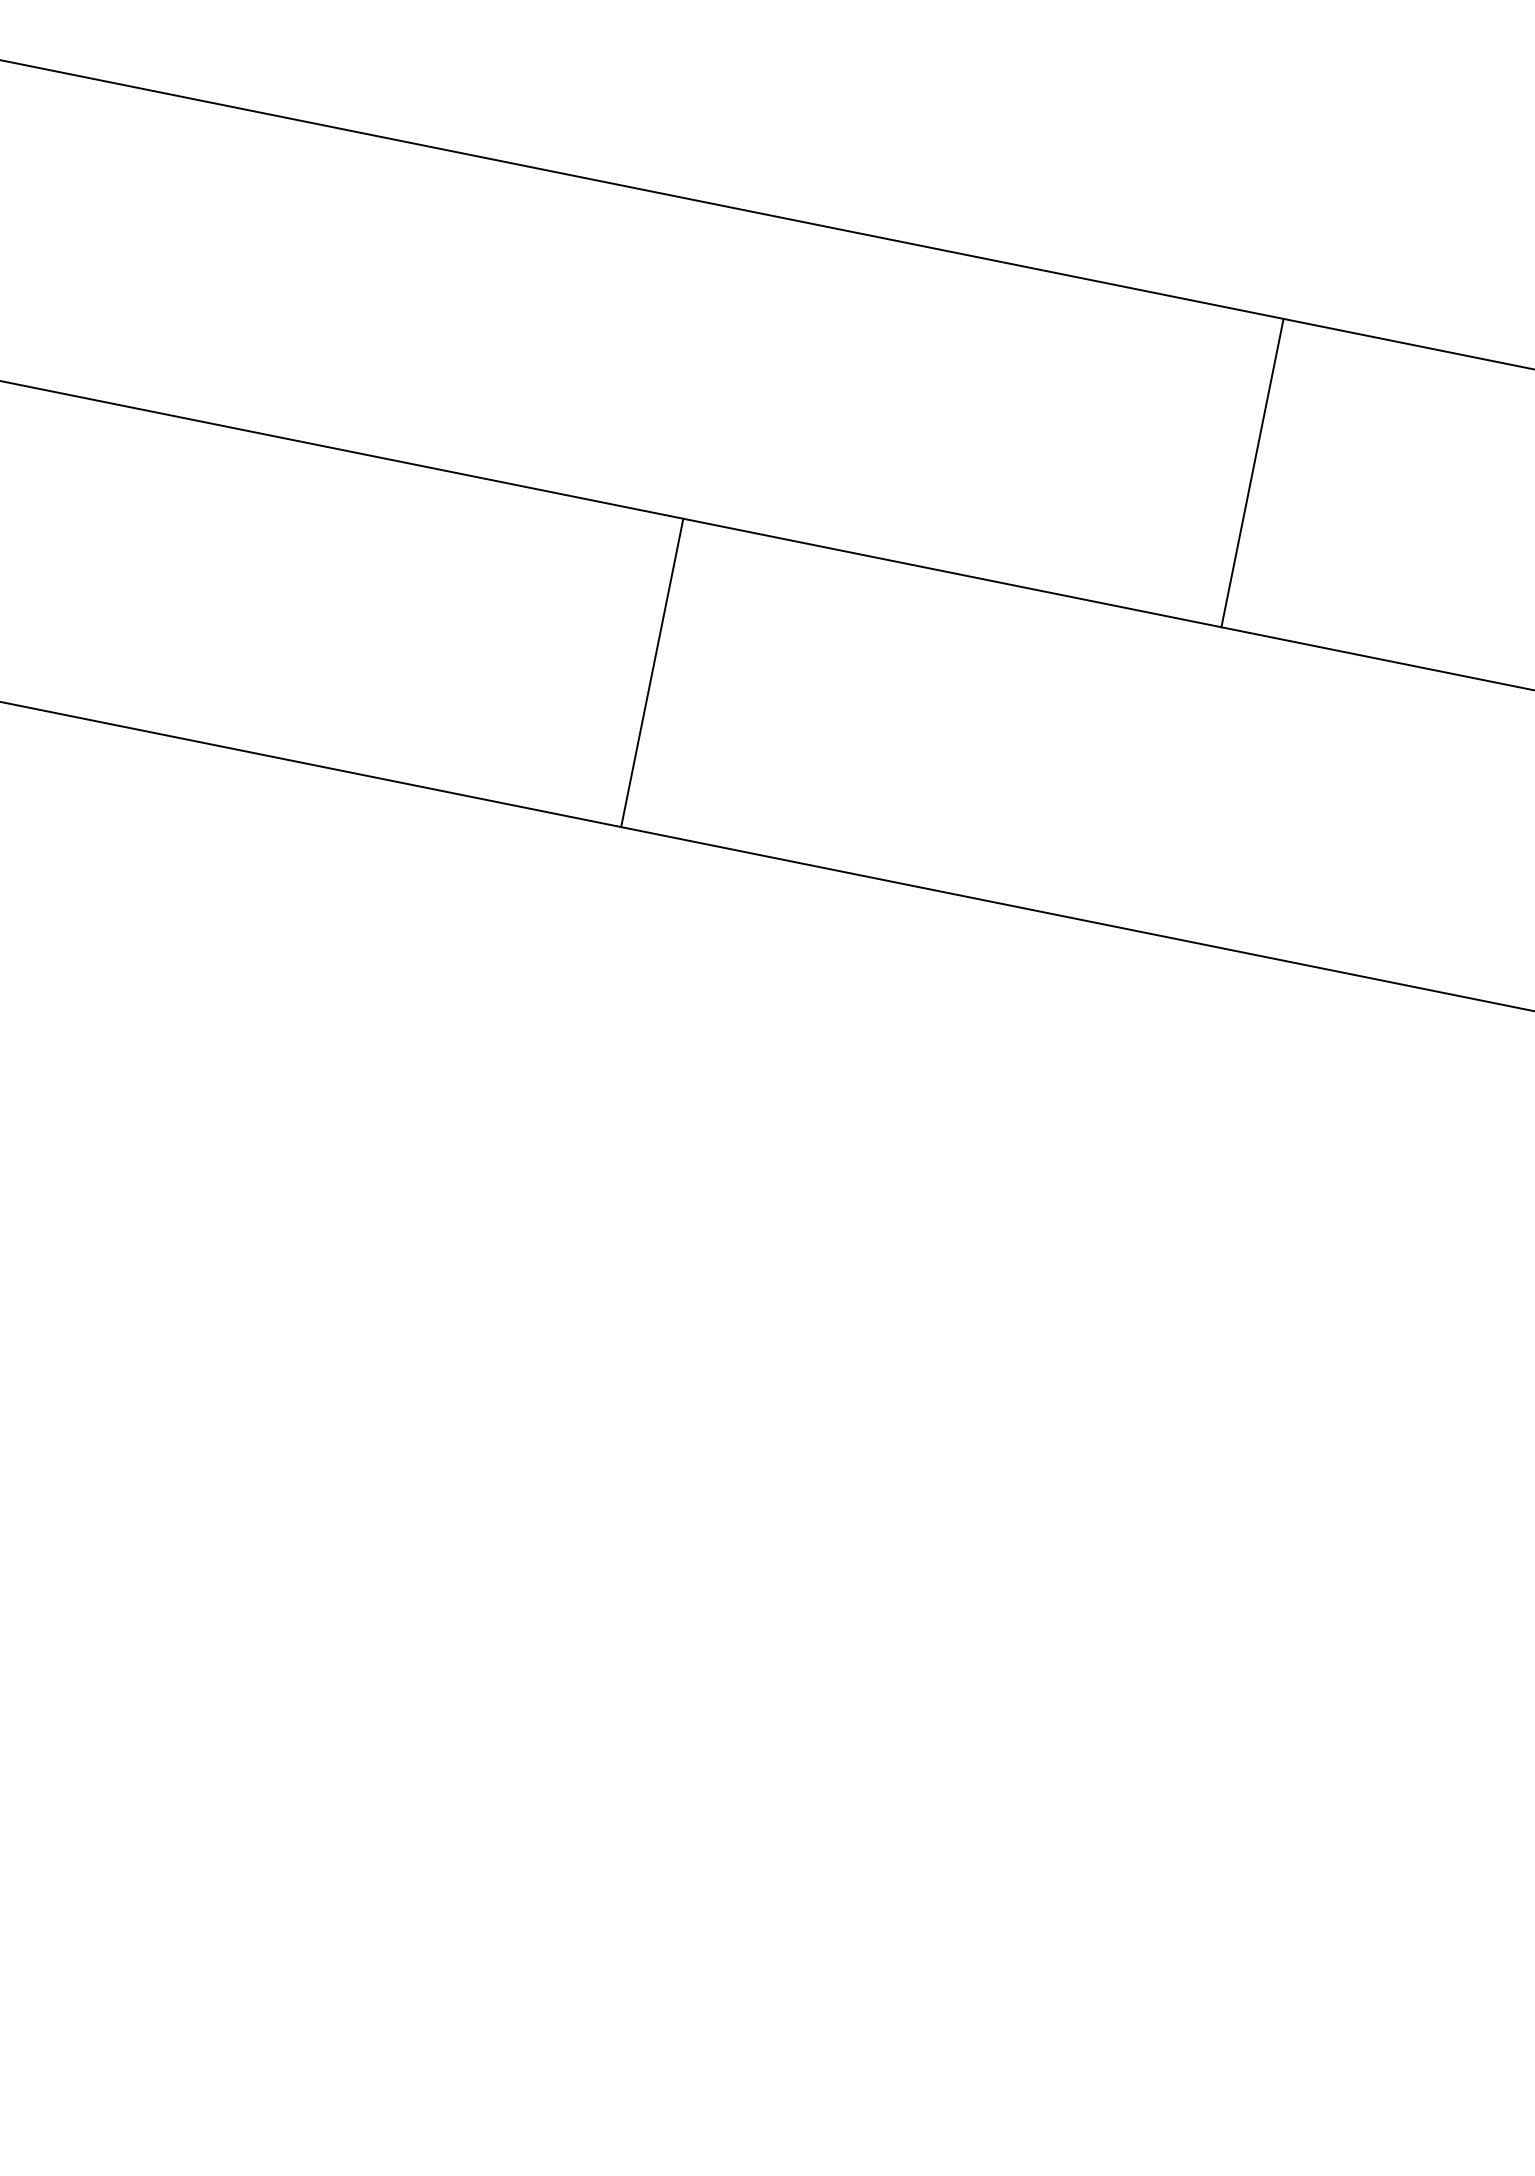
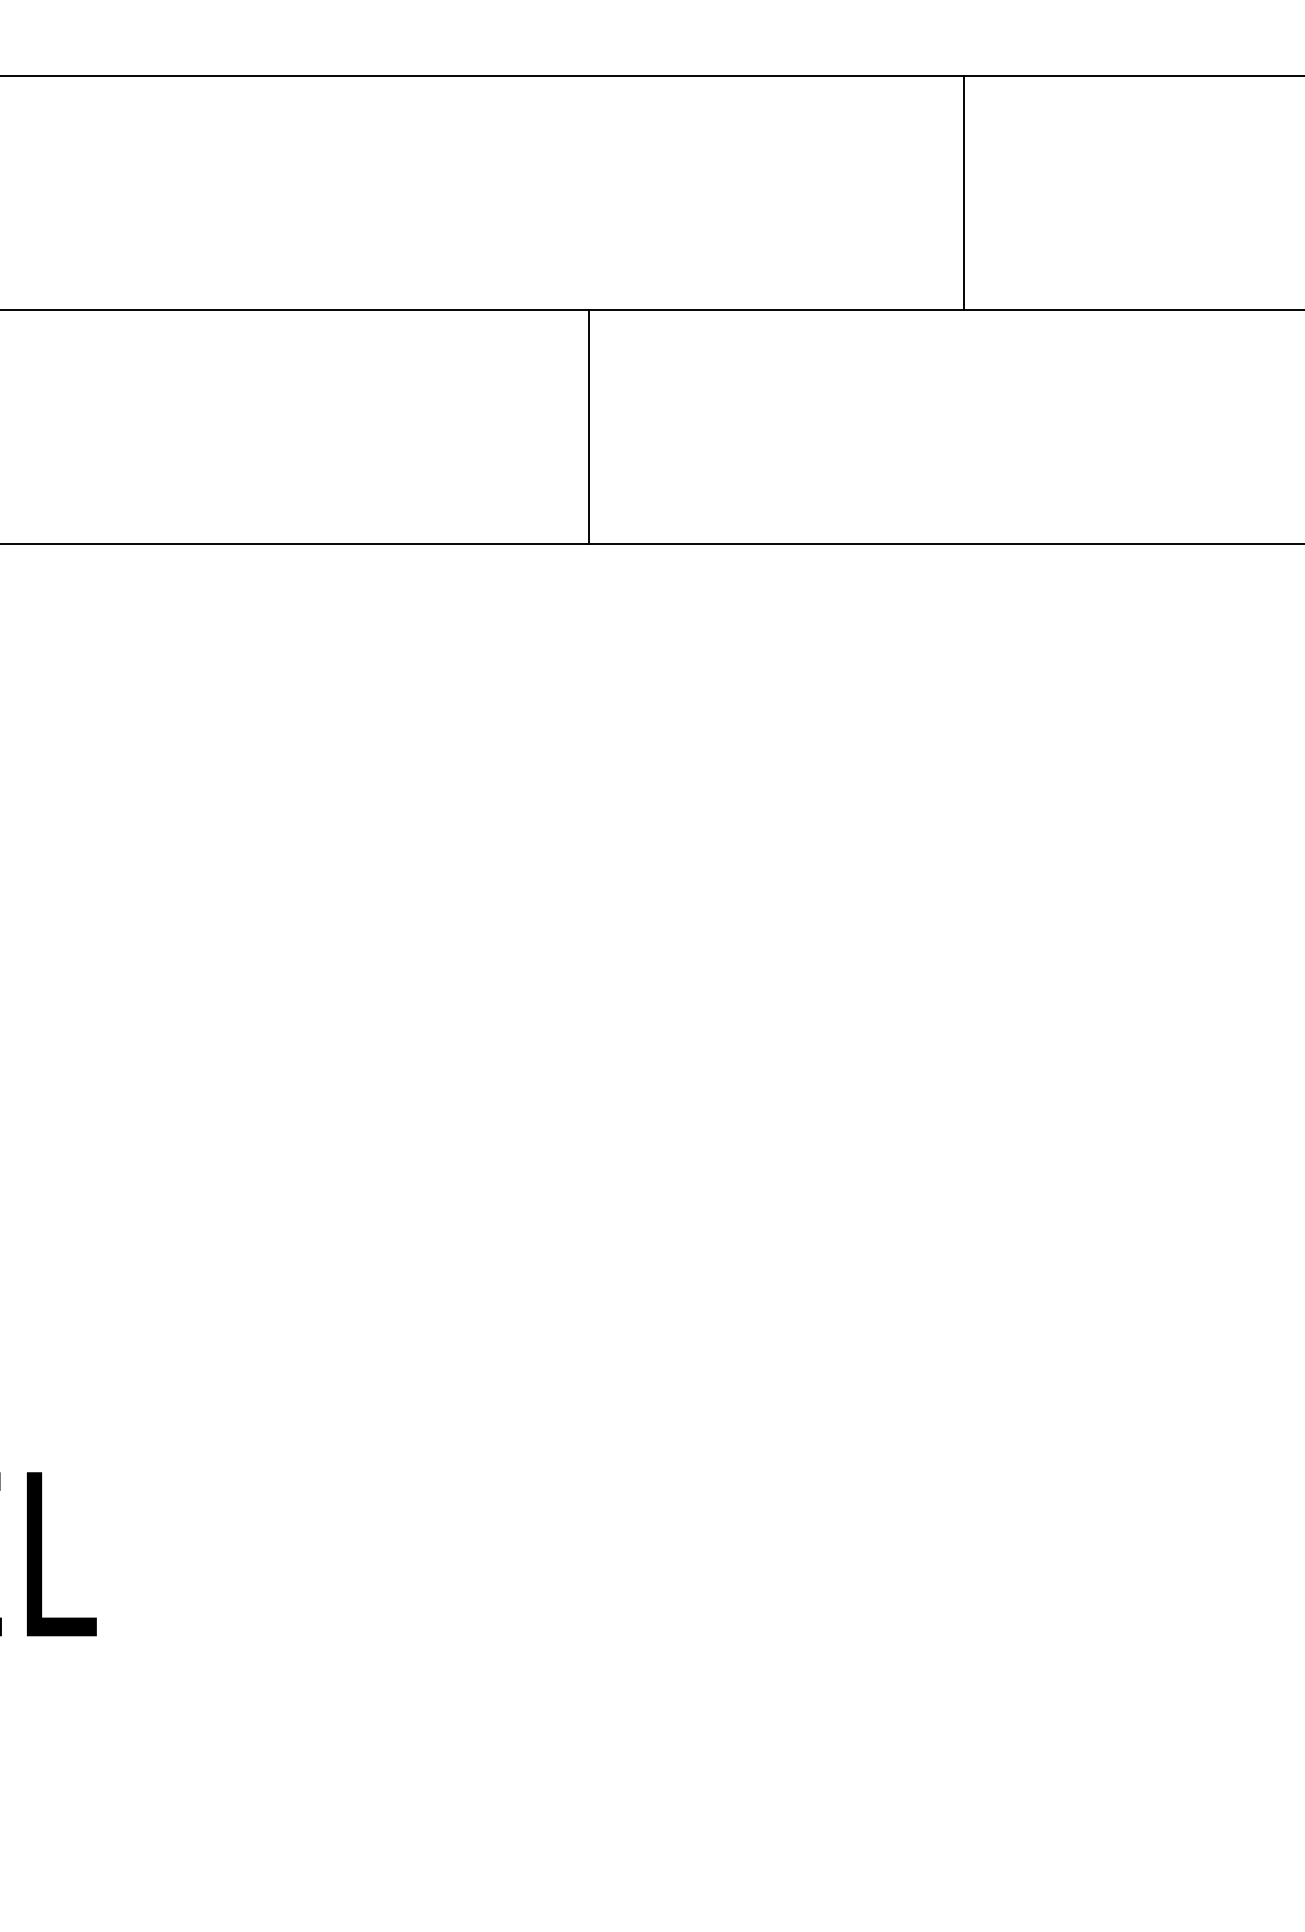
line: (1252, 472) -> (964, 192), moved
line: (652, 672) -> (589, 426), moved

